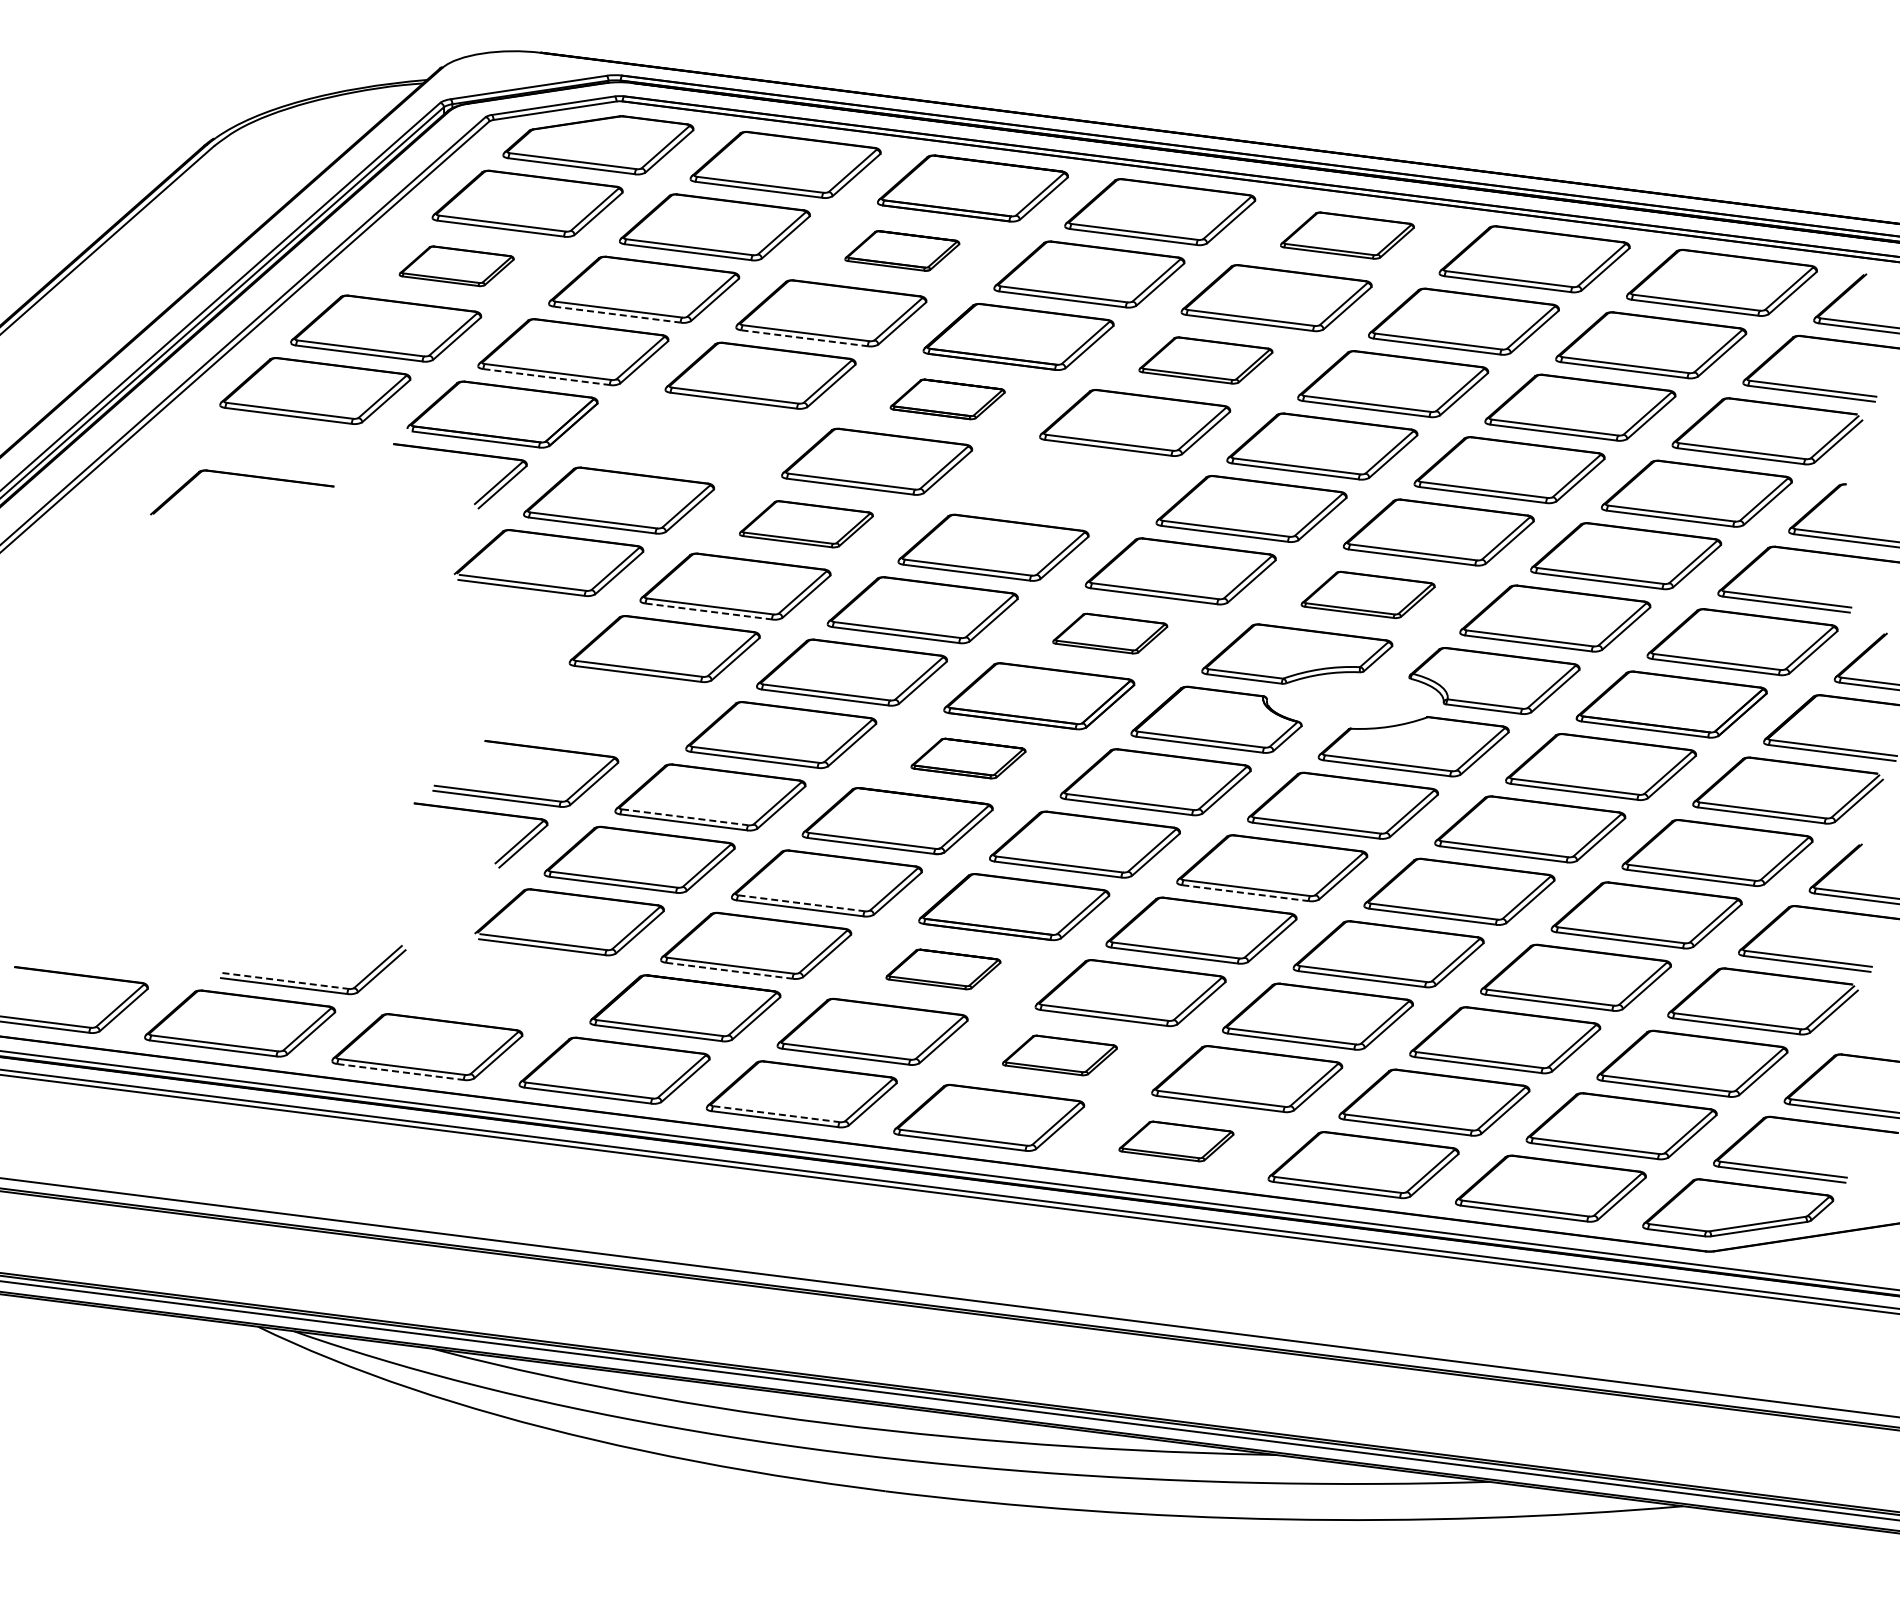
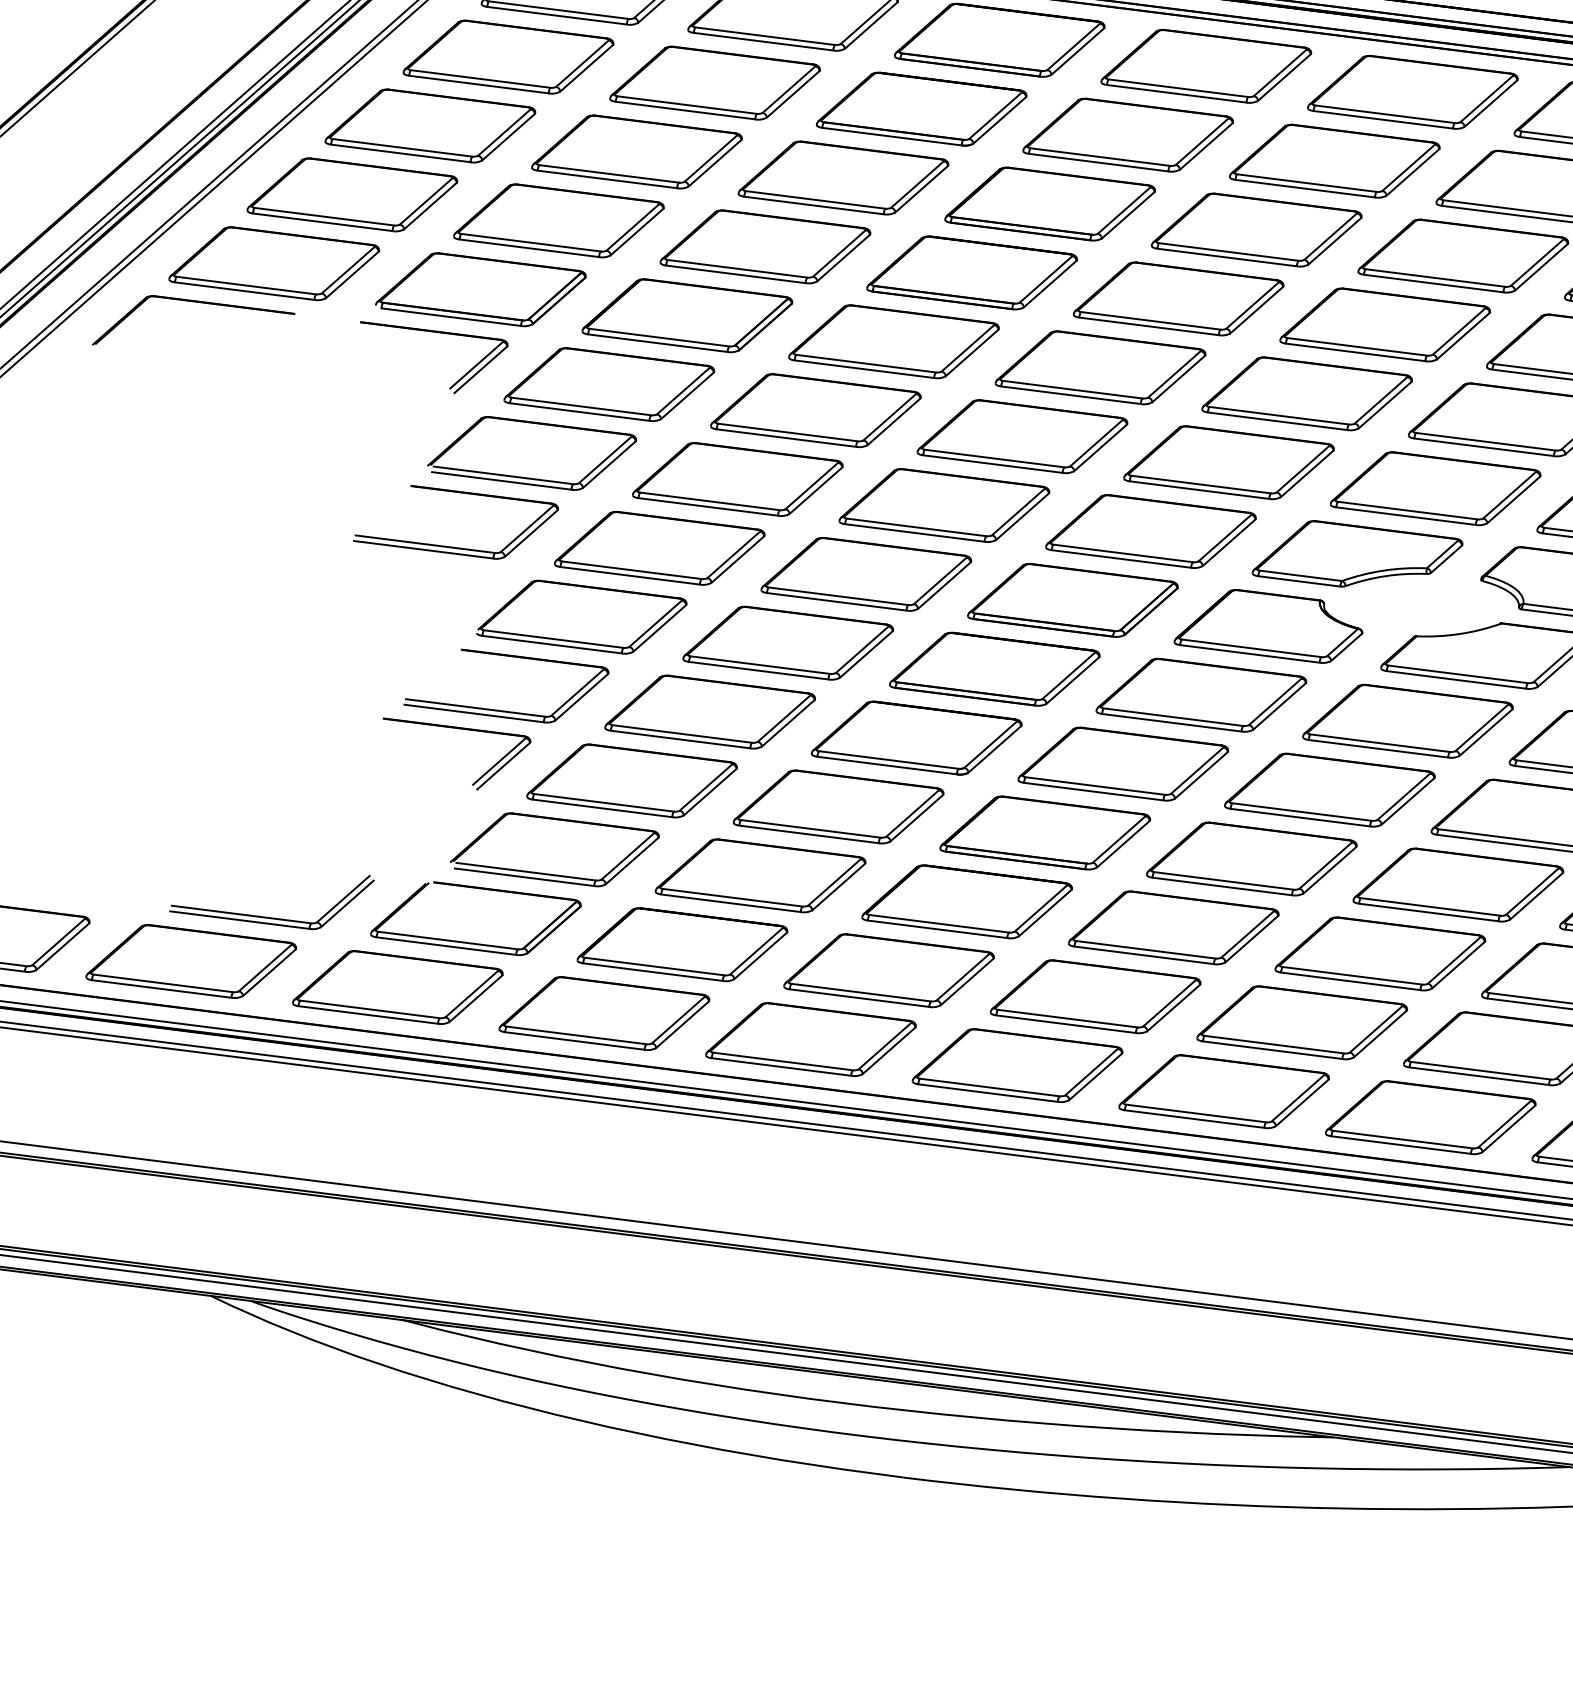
part: (1347, 235) -> (1412, 92), size x1.43
part: (902, 250) -> (921, 108), size x1.67
part: (456, 266) -> (429, 126), size x1.67
line: (617, 314) -> (607, 179), dashed -> solid
line: (804, 338) -> (813, 205), dashed -> solid
part: (1205, 360) -> (1256, 230), size x1.43
line: (546, 377) -> (529, 248), dashed -> solid
part: (947, 399) -> (971, 273), size x1.67
part: (689, 438) -> (687, 316), added
part: (242, 476) -> (193, 302), moved
part: (1064, 485) -> (1100, 367), added
part: (806, 524) -> (816, 410), size x1.43
part: (1368, 594) -> (1436, 488), size x1.43
line: (708, 611) -> (707, 506), dashed -> solid
part: (1110, 633) -> (1151, 531), size x1.67
part: (479, 647) -> (455, 546), added
part: (593, 711) -> (581, 617), added
part: (968, 758) -> (994, 669), size x1.67
line: (685, 817) -> (682, 734), dashed -> solid
line: (1245, 893) -> (1300, 818), dashed -> solid
line: (801, 903) -> (810, 829), dashed -> solid
part: (943, 969) -> (967, 901), size x1.67
line: (729, 970) -> (731, 902), dashed -> solid
line: (285, 980) -> (241, 914), dashed -> solid
part: (498, 1006) -> (476, 942), added
part: (1059, 1055) -> (1095, 996), size x1.67
line: (400, 1072) -> (368, 1015), dashed -> solid
line: (776, 1114) -> (782, 1061), dashed -> solid
part: (1176, 1141) -> (1224, 1091), size x1.67

